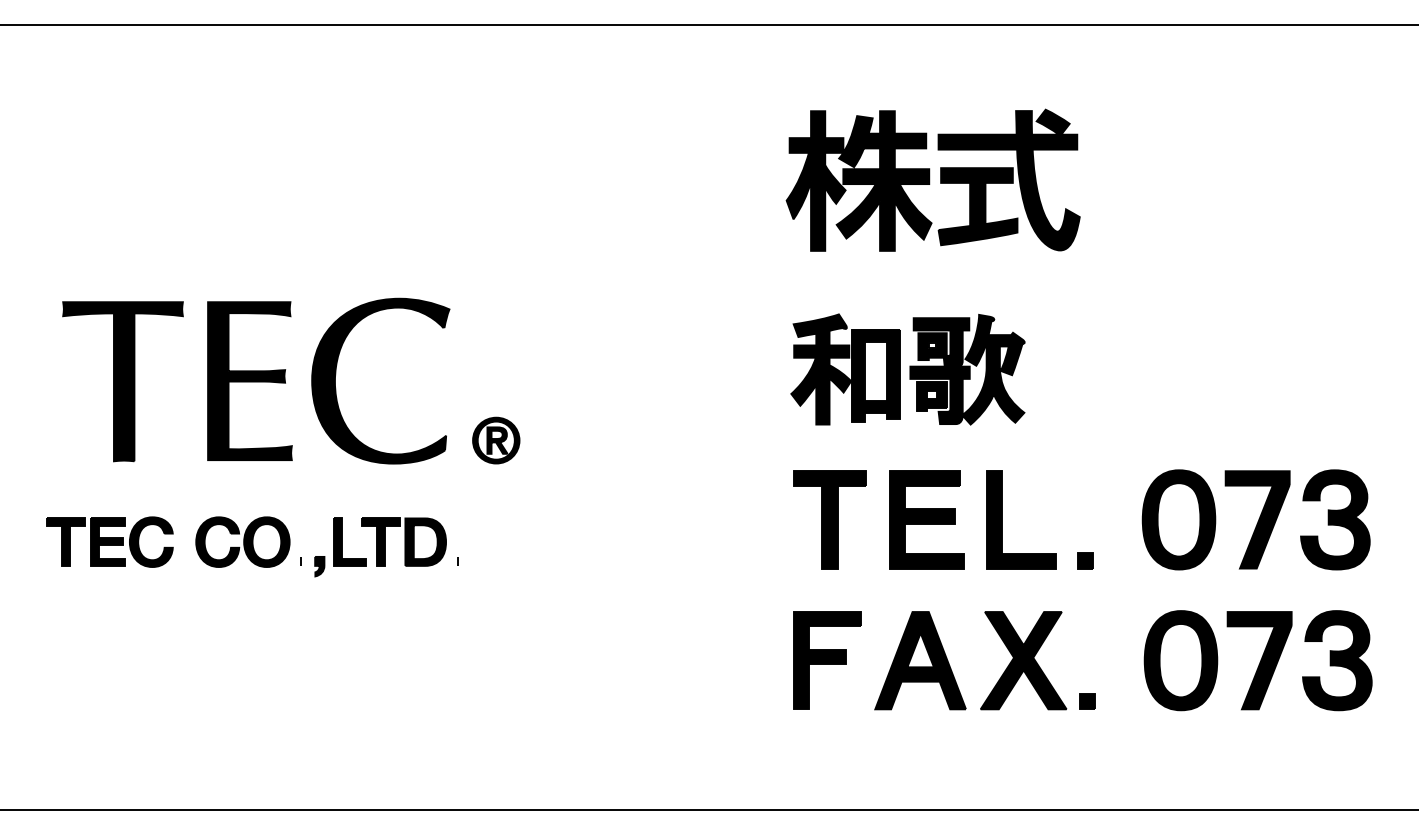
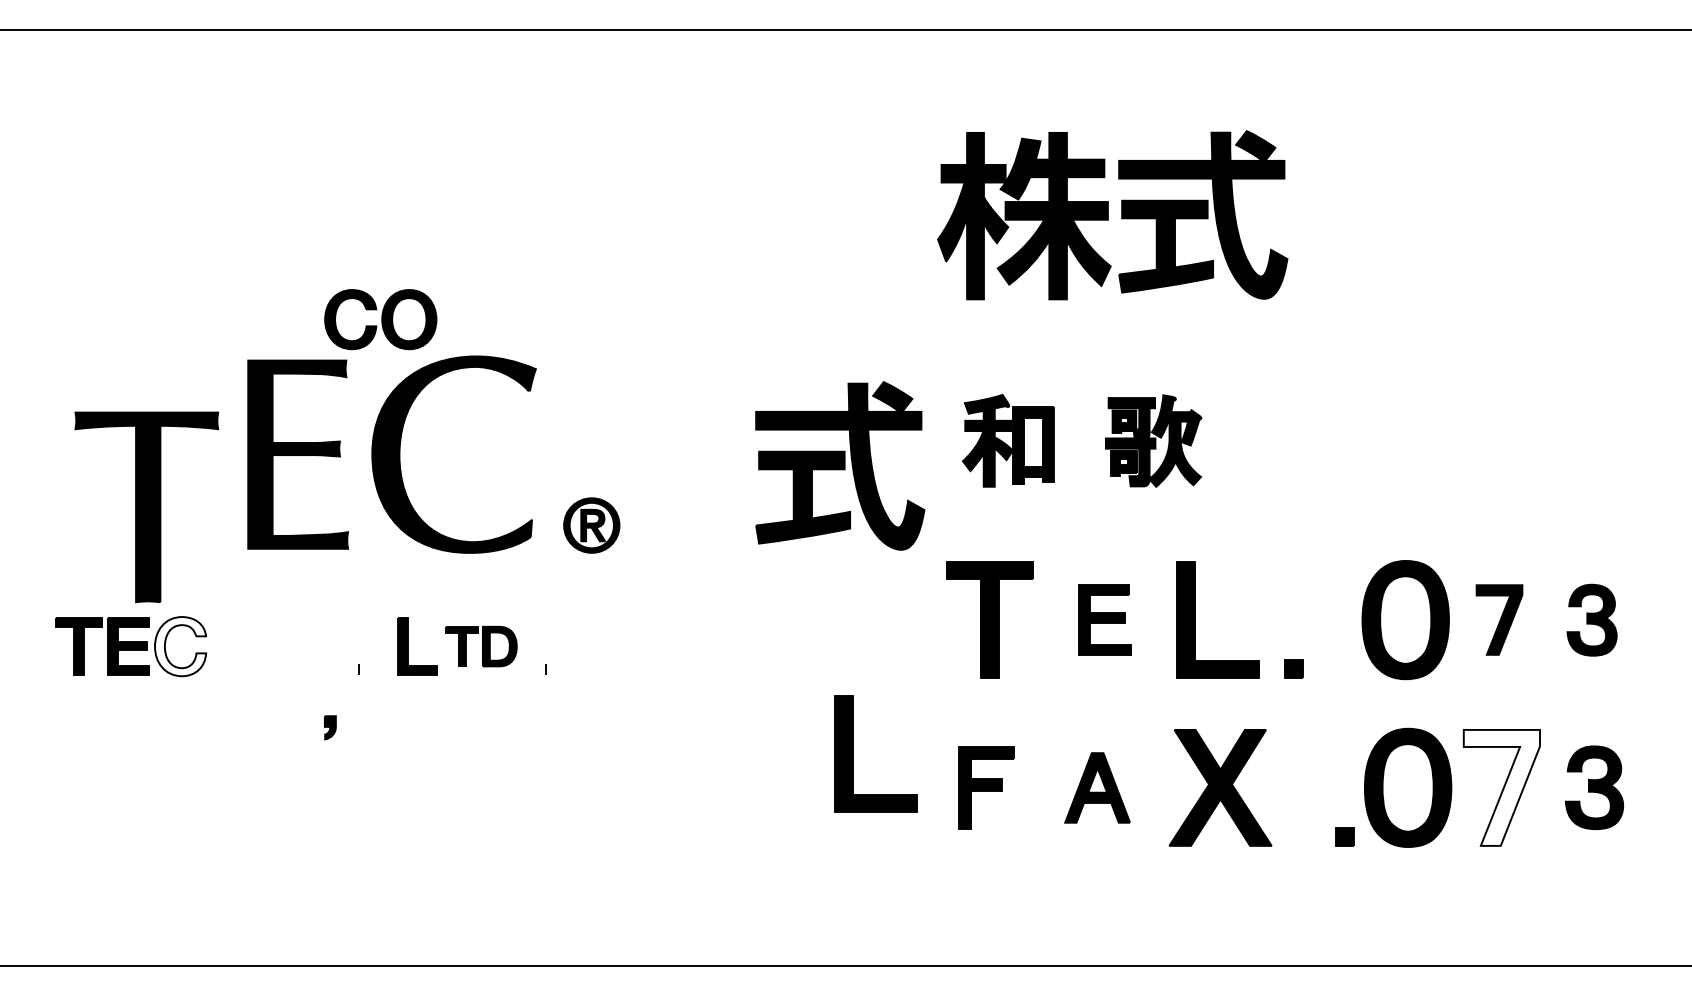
part: (844, 369) -> (1007, 440), size x0.7
part: (967, 369) -> (1153, 440), size x0.7
part: (122, 381) -> (146, 507), moved
part: (704, 390) -> (840, 465), added
part: (926, 519) -> (1104, 619), size x0.6
part: (1257, 519) -> (1499, 619), size x0.6
part: (1334, 520) -> (1591, 620), size x0.6
fill: (151, 542) -> (180, 646), removed
part: (242, 542) -> (380, 319), moved
part: (403, 542) -> (481, 646), size x0.7
part: (319, 566) -> (330, 727), moved
part: (715, 631) -> (853, 753), added
part: (827, 660) -> (986, 787), size x0.7
part: (920, 660) -> (1097, 787), size x0.6
fill: (1259, 660) -> (1501, 787), removed
part: (1337, 660) -> (1594, 787), size x0.7
part: (1087, 701) -> (1344, 836), moved

